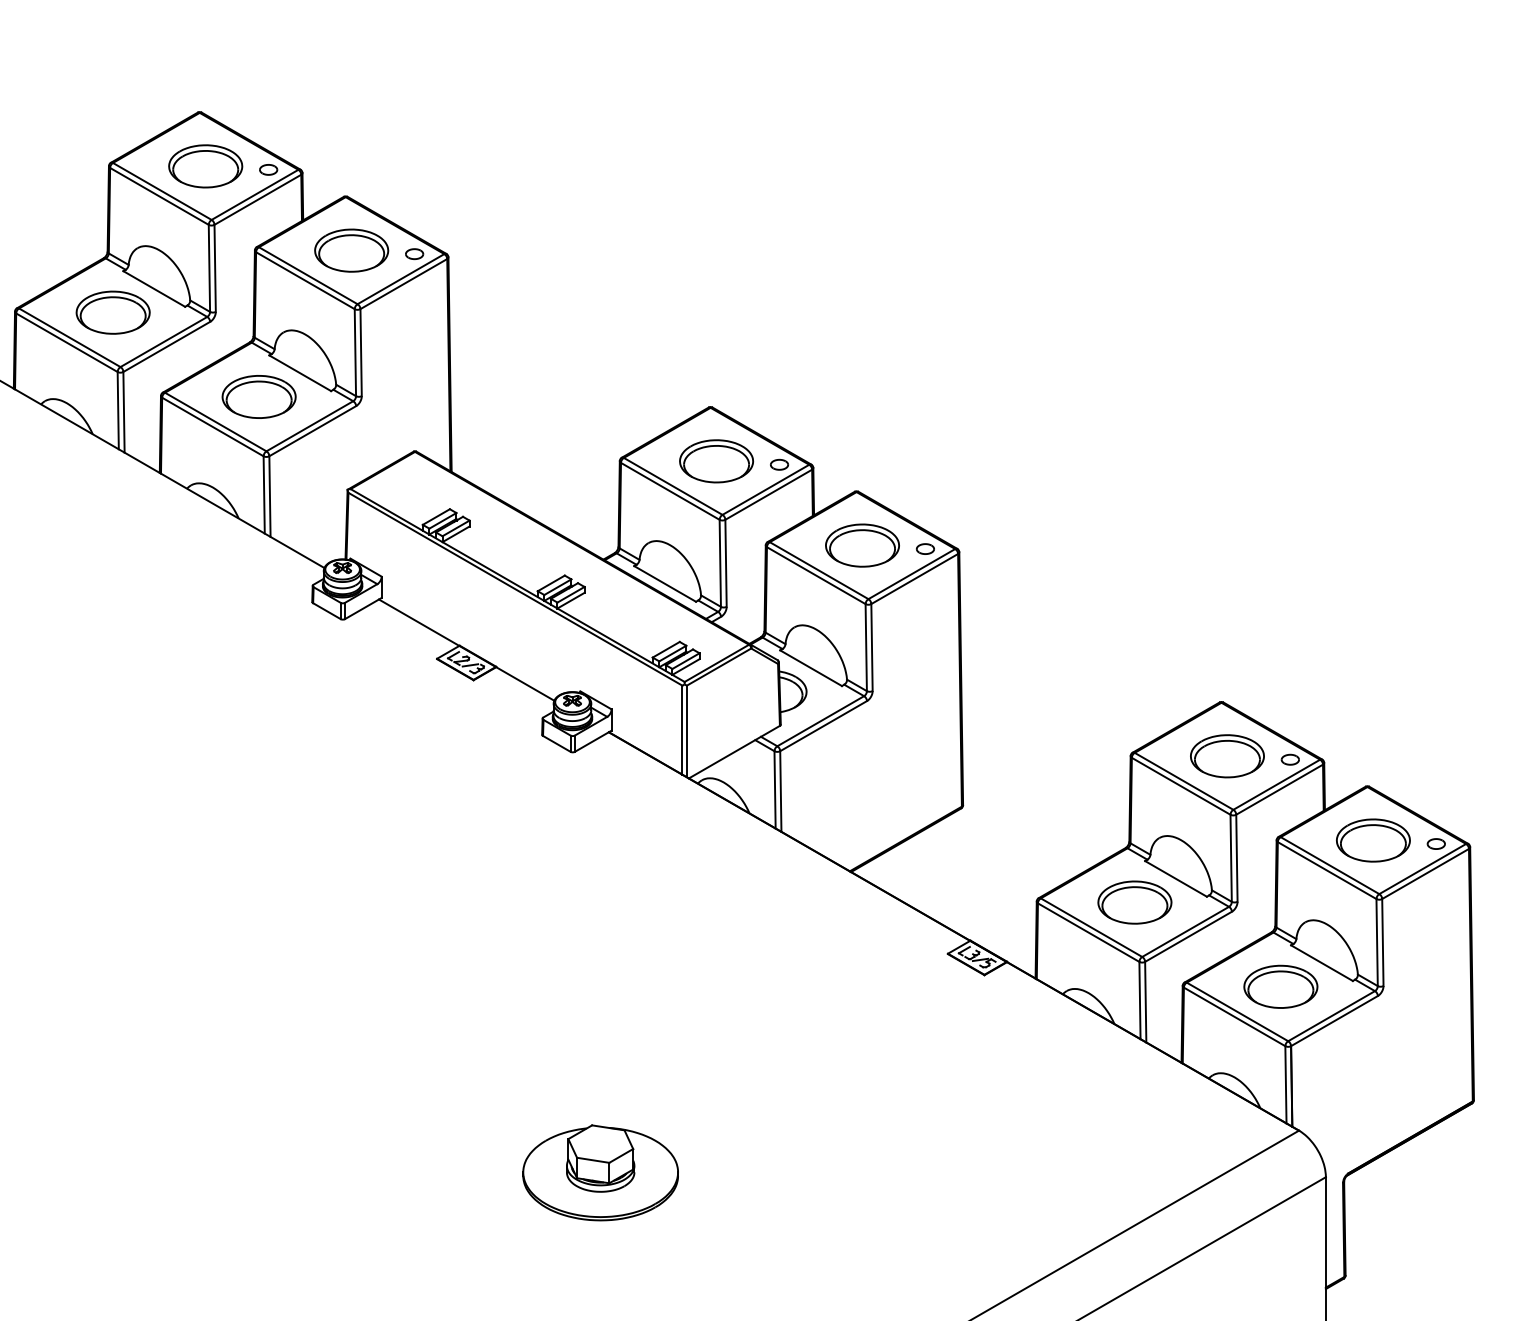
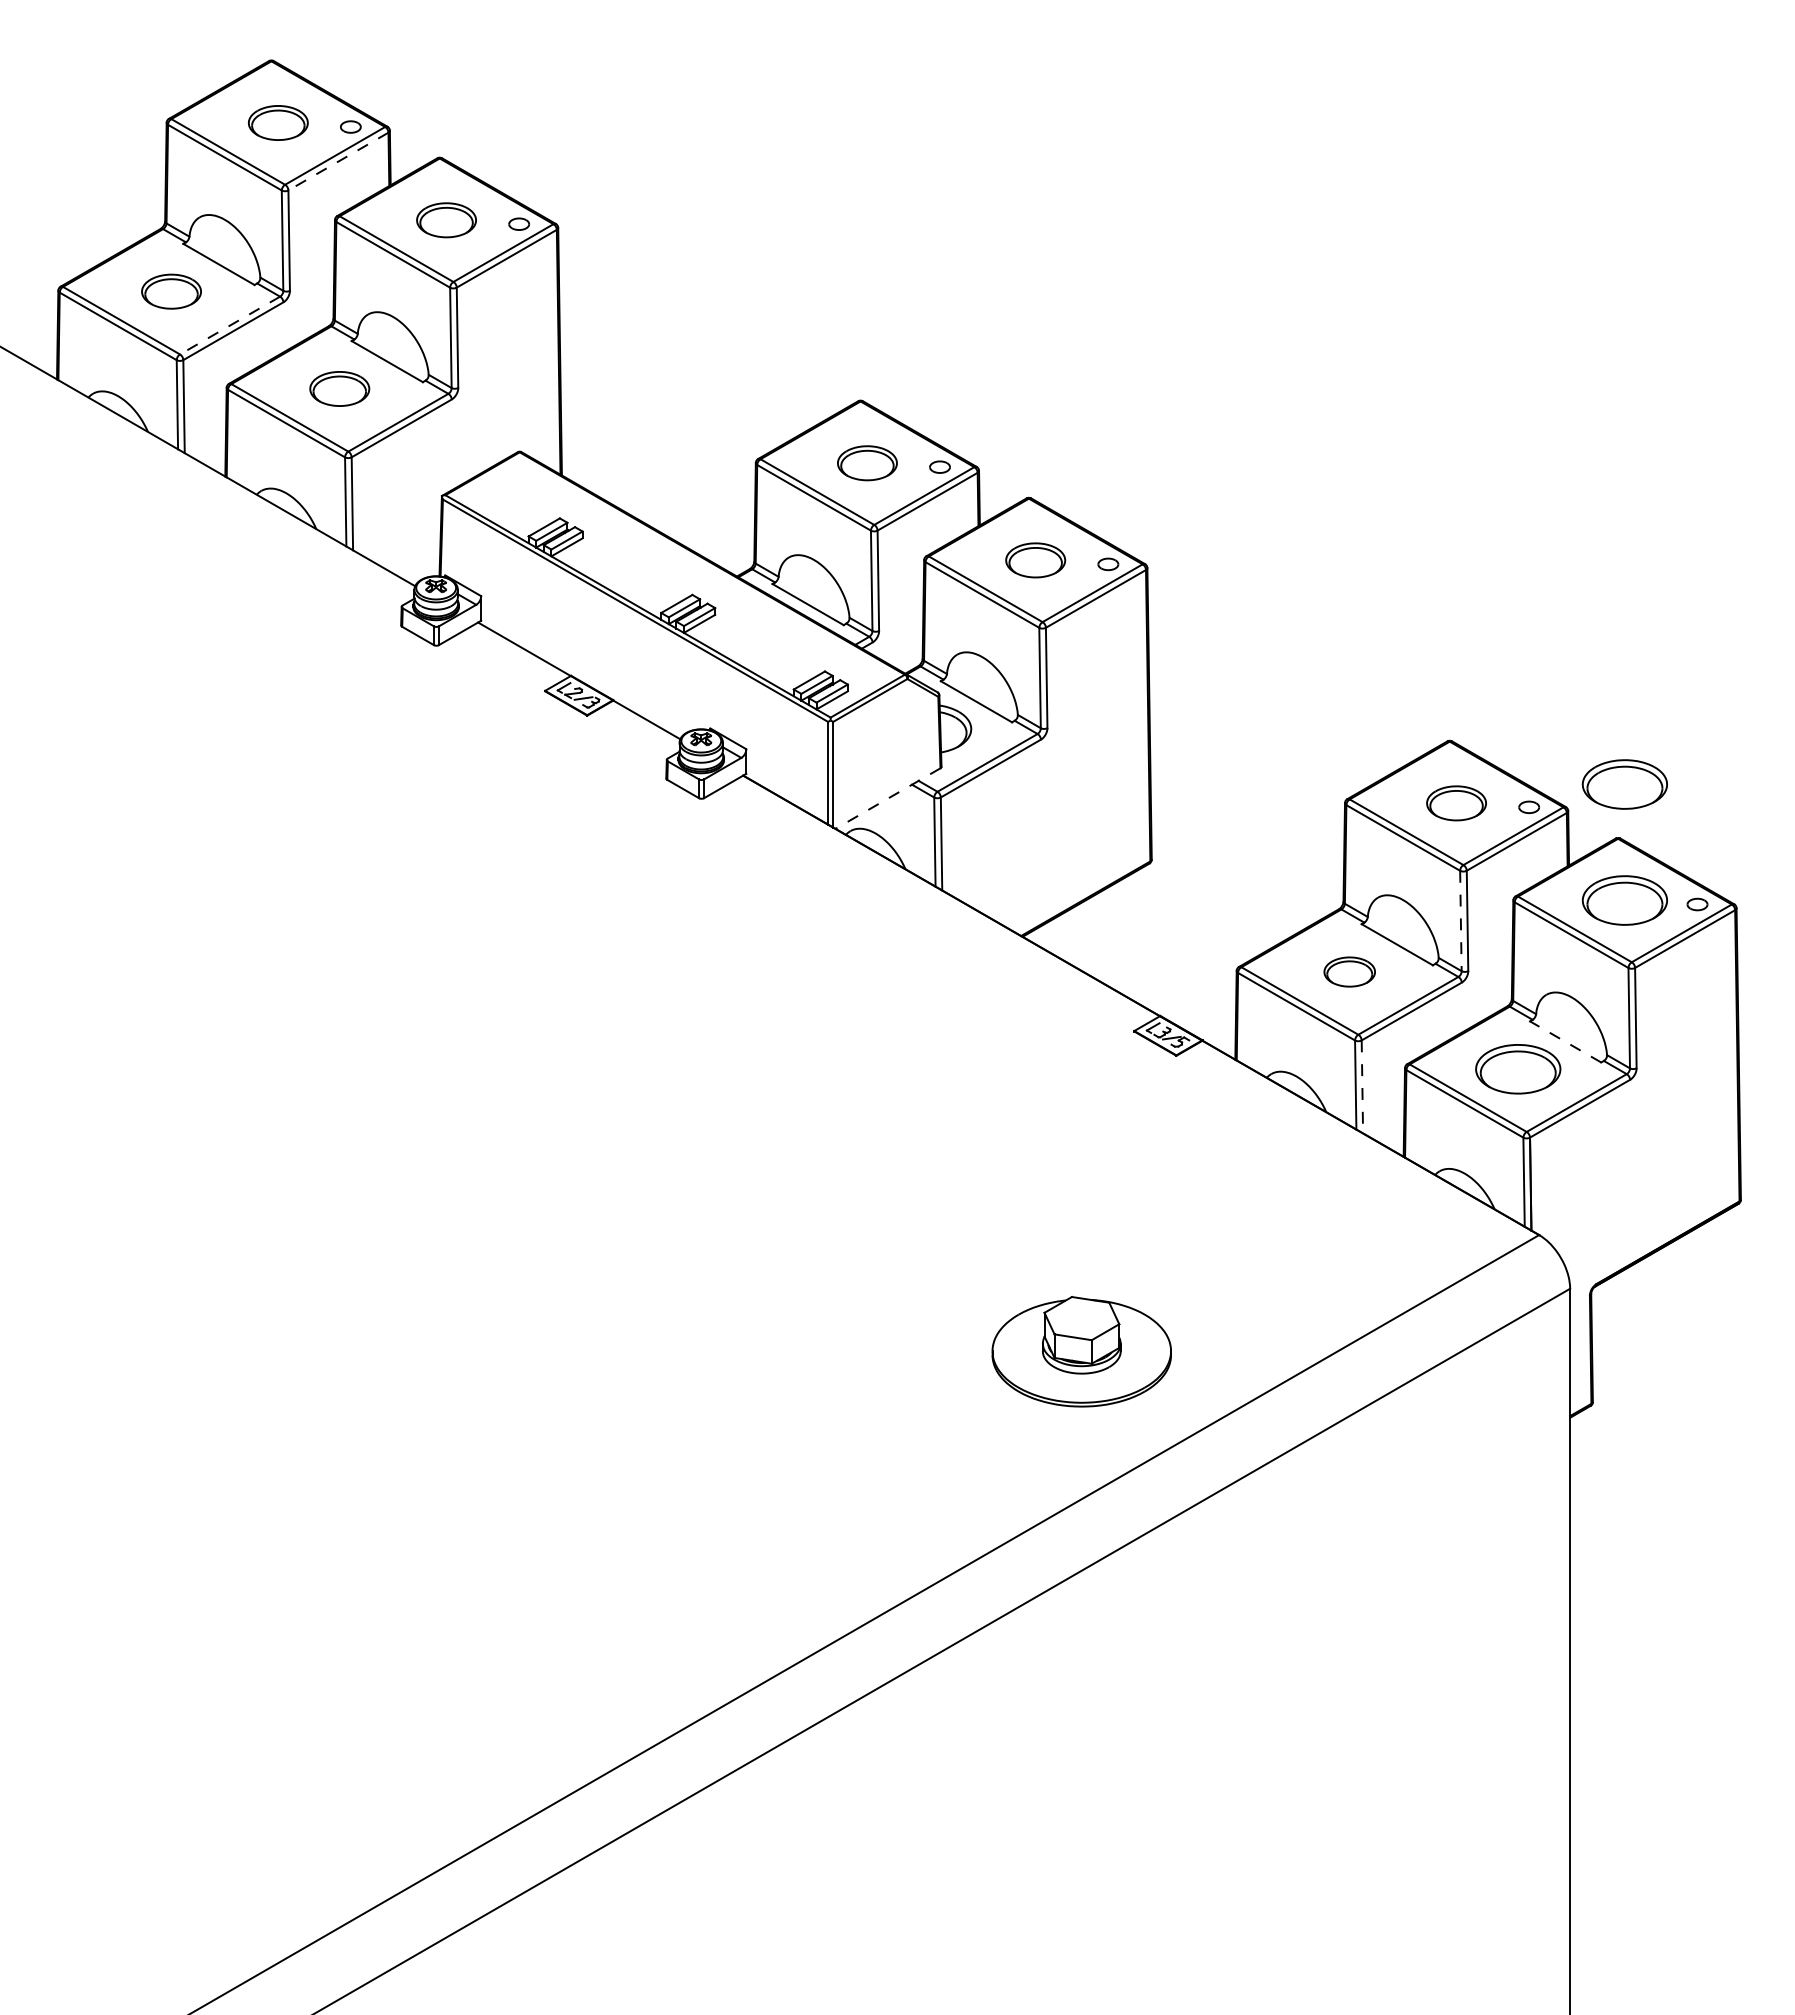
part: (205, 165) -> (278, 122), size x0.7
line: (257, 199) -> (338, 161), solid -> dashed
part: (351, 250) -> (446, 220), size x0.7
part: (113, 312) -> (171, 291), size x0.7
line: (164, 341) -> (230, 325), solid -> dashed
part: (258, 396) -> (339, 388), size x0.7
part: (716, 461) -> (867, 463), size x0.7
part: (862, 545) -> (1035, 560), size x0.7
part: (1373, 739) -> (1624, 784), added
line: (734, 752) -> (888, 798), solid -> dashed
part: (1227, 756) -> (1456, 803), size x0.7
line: (1230, 858) -> (1460, 921), solid -> dashed
part: (1134, 902) -> (1349, 971), size x0.6
line: (1321, 962) -> (1565, 1041), solid -> dashed
line: (1145, 1001) -> (1362, 1086), solid -> dashed
part: (600, 1172) -> (1081, 1351), moved

